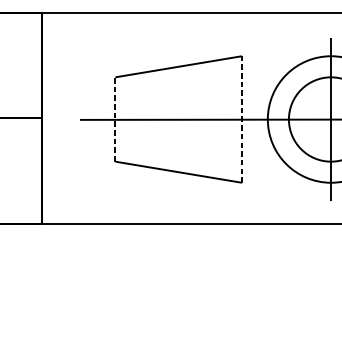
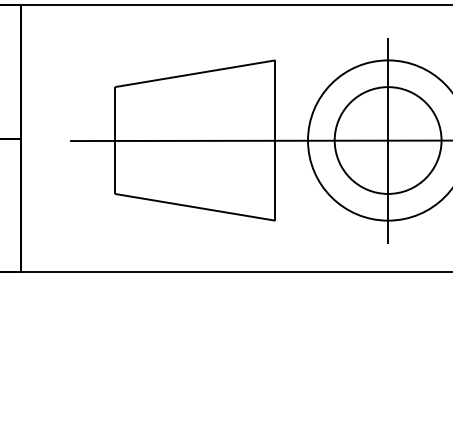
line: (115, 119) -> (114, 140), dashed -> solid
line: (242, 119) -> (275, 140), dashed -> solid

